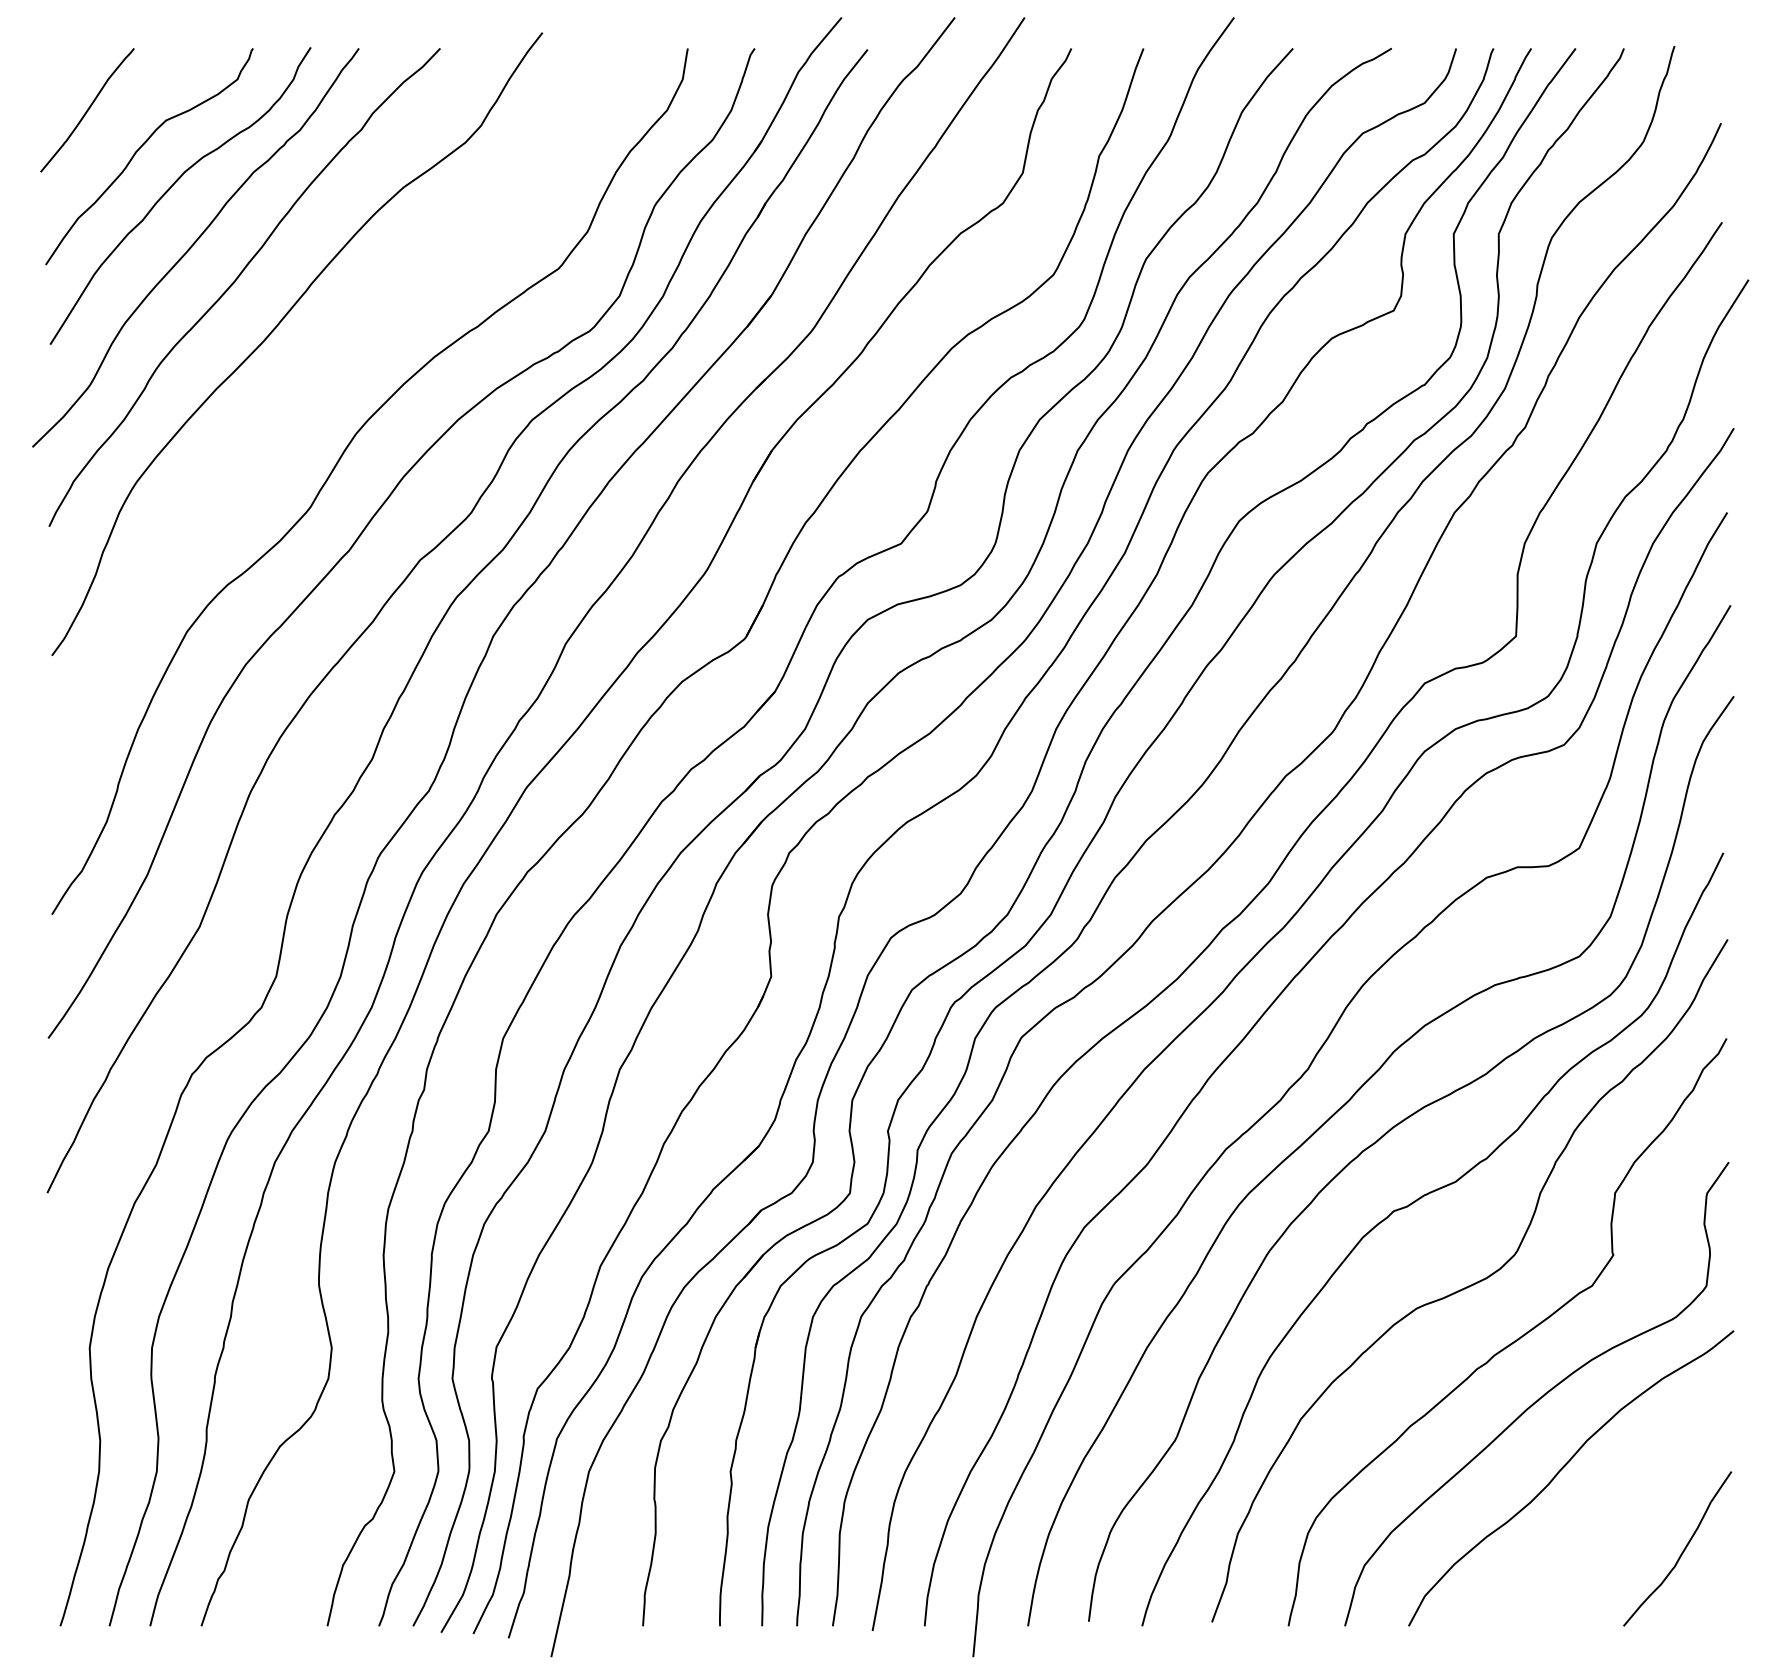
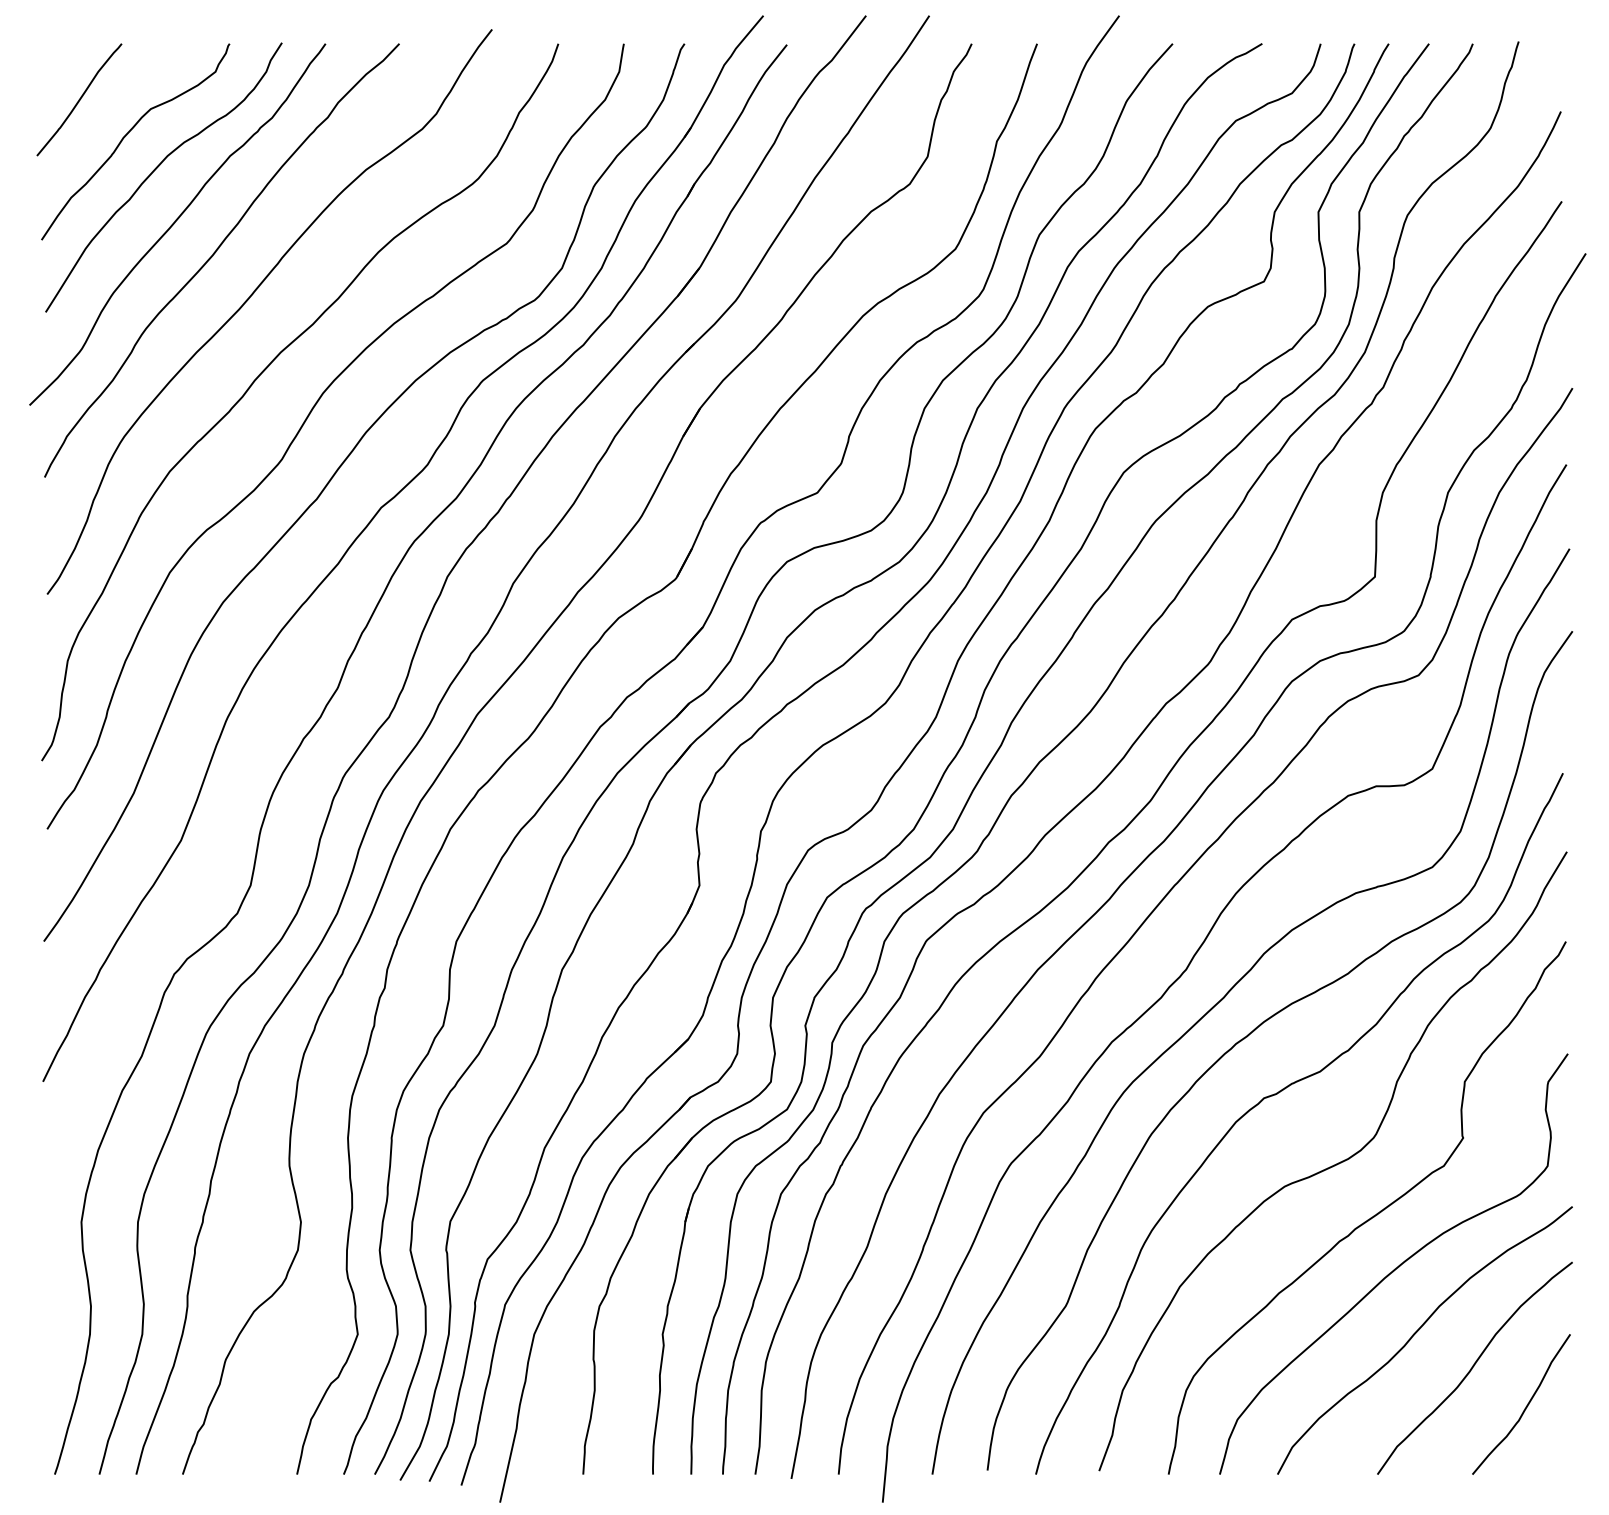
curve: (294, 406) -> (267, 368), added
curve: (1625, 1507) -> (1474, 1366), added

